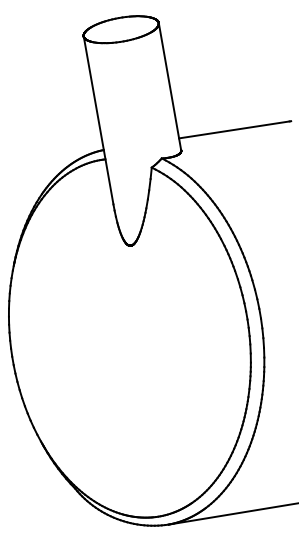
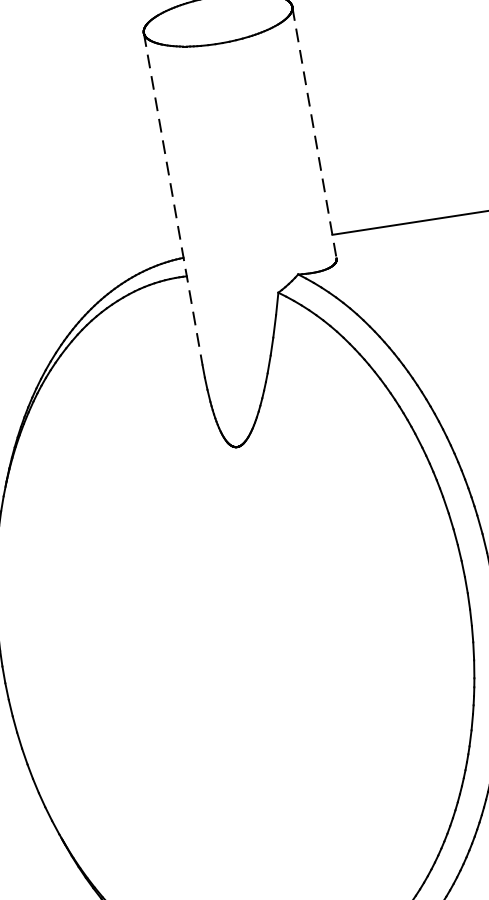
line: (170, 86) -> (315, 132), solid -> dashed
line: (98, 120) -> (173, 199), solid -> dashed

